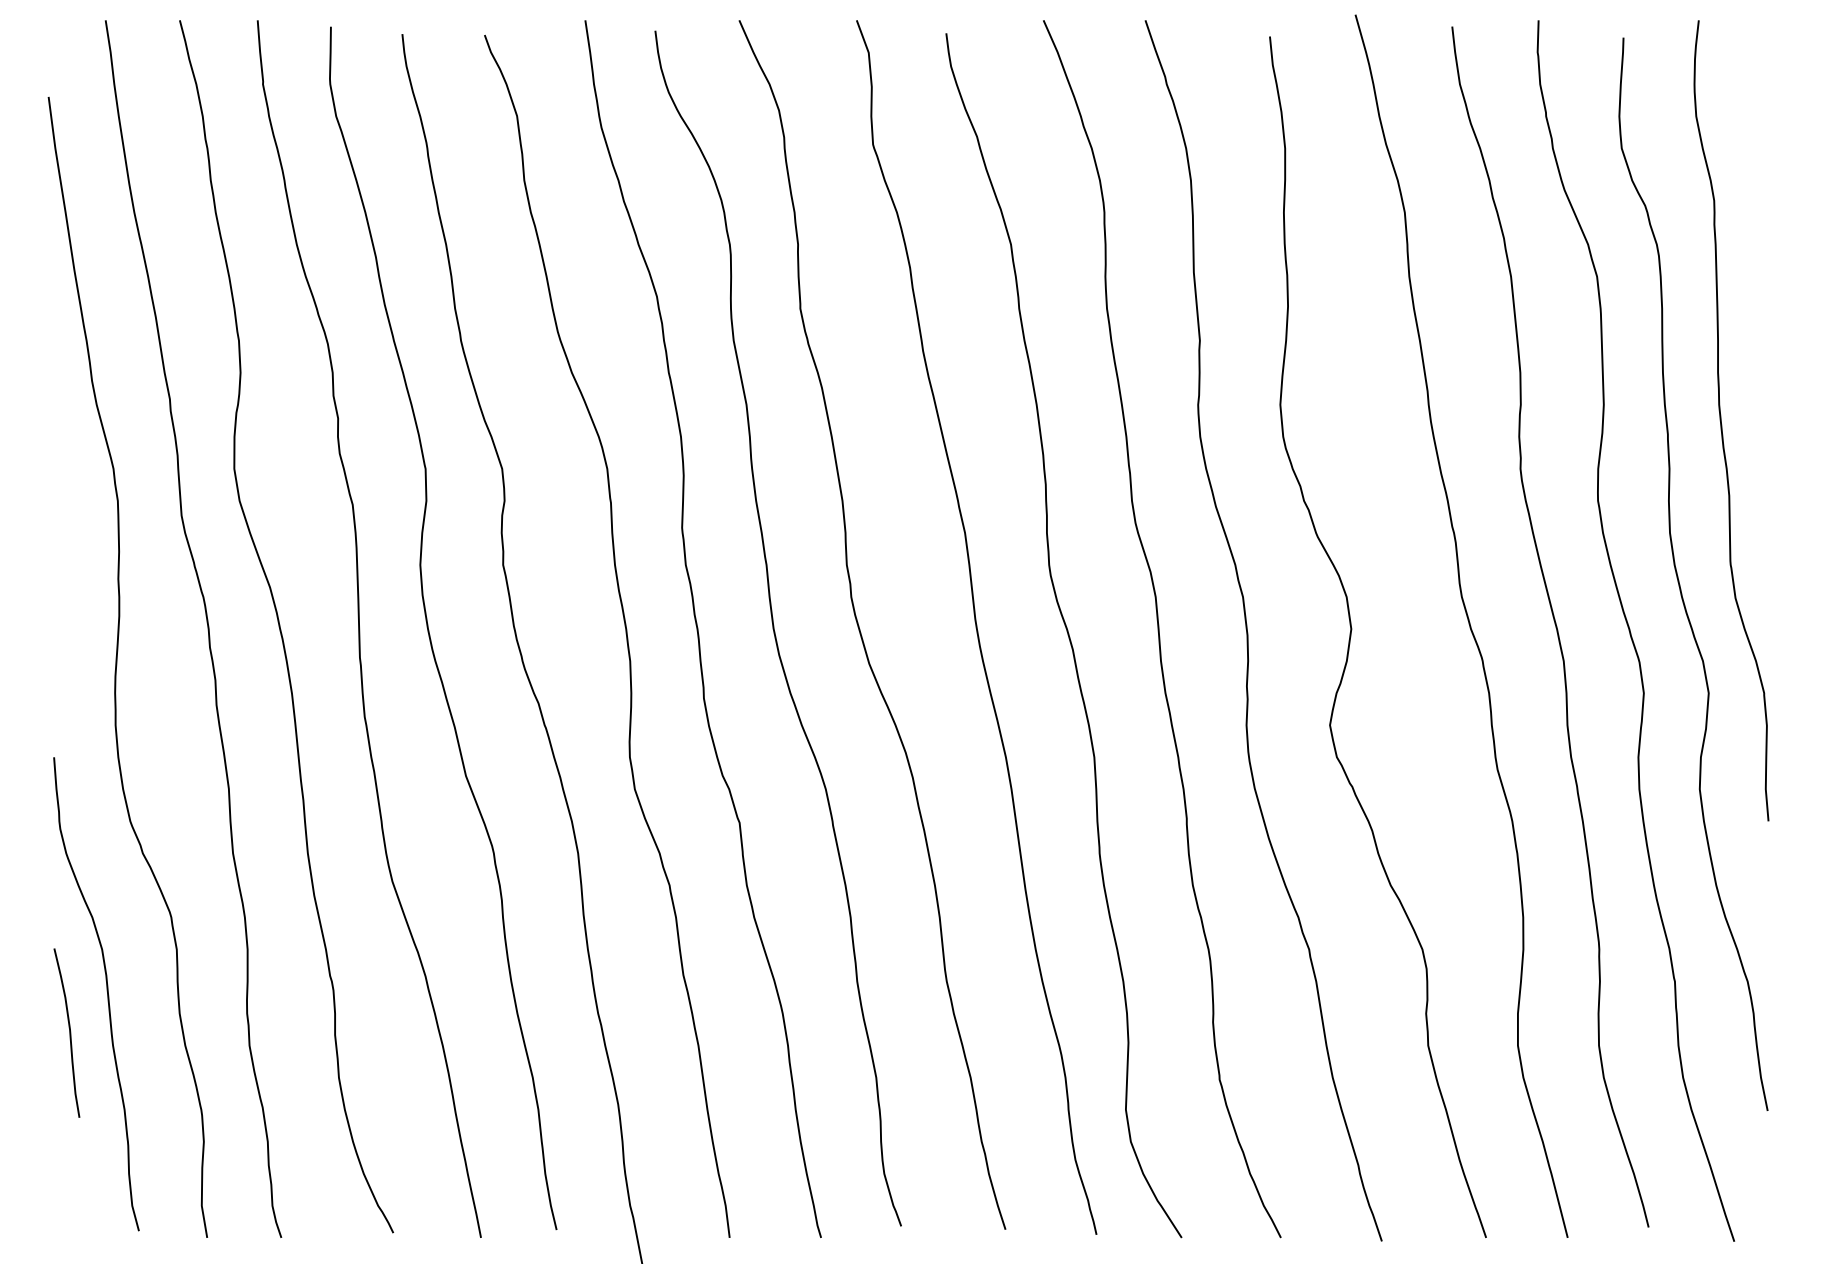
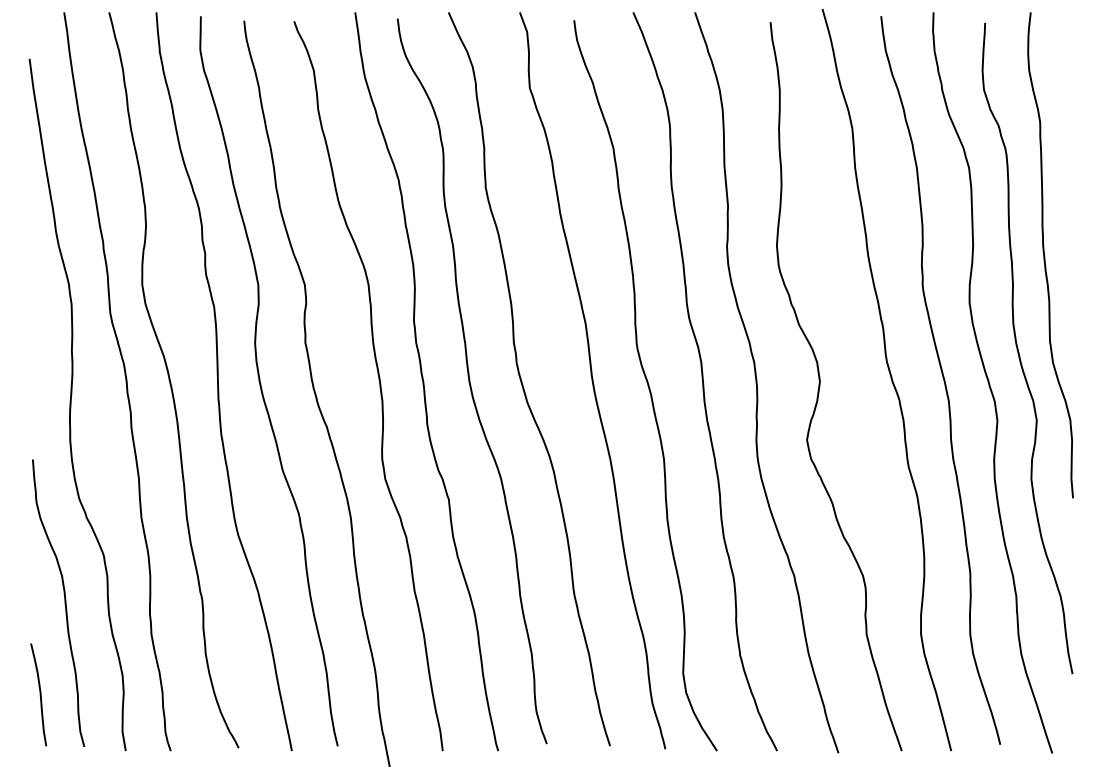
curve: (68, 1032) -> (39, 694), moved

